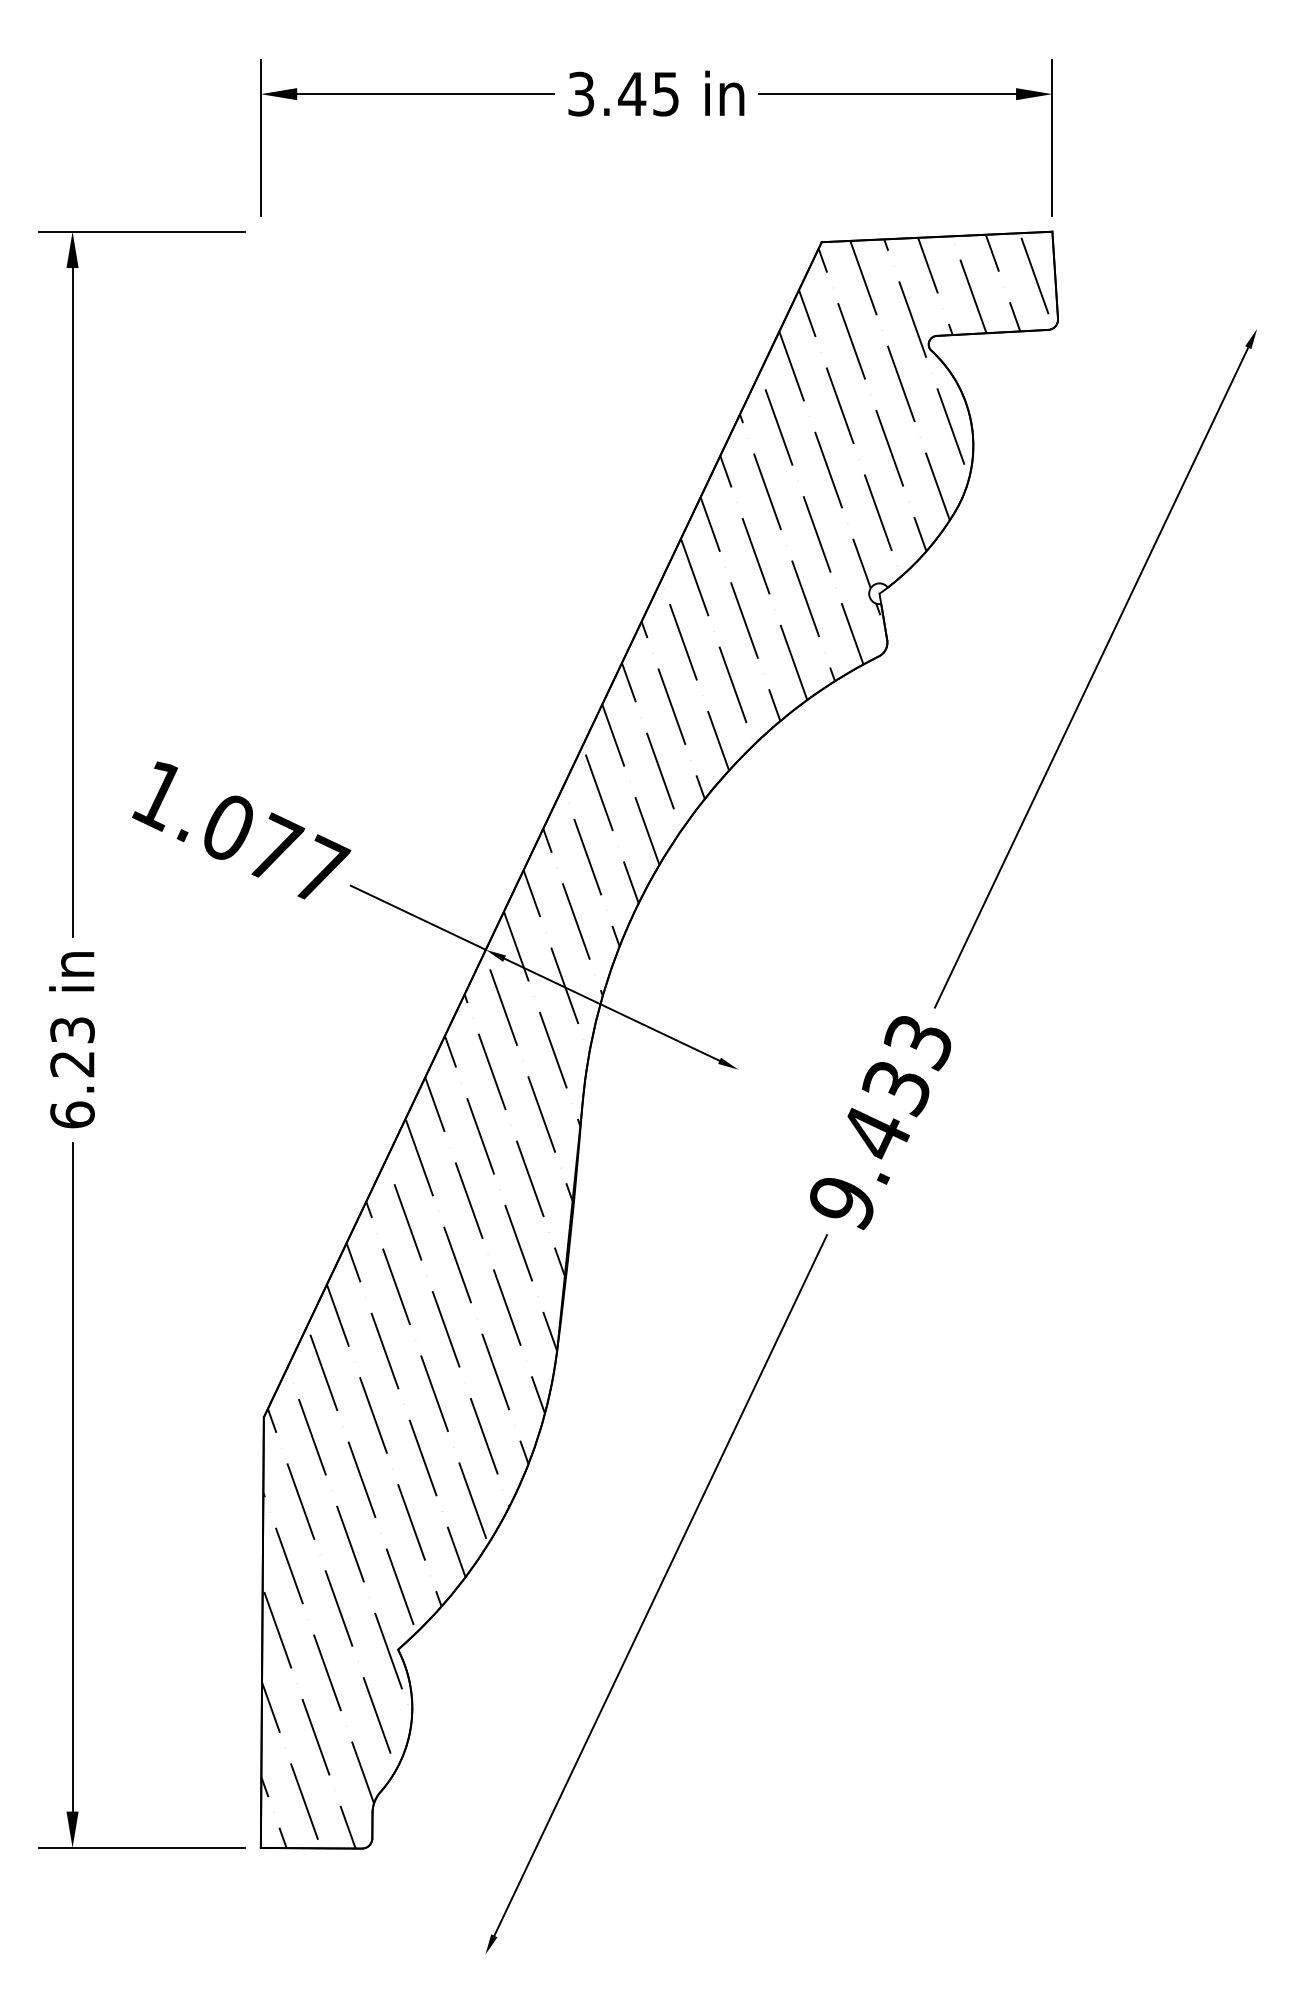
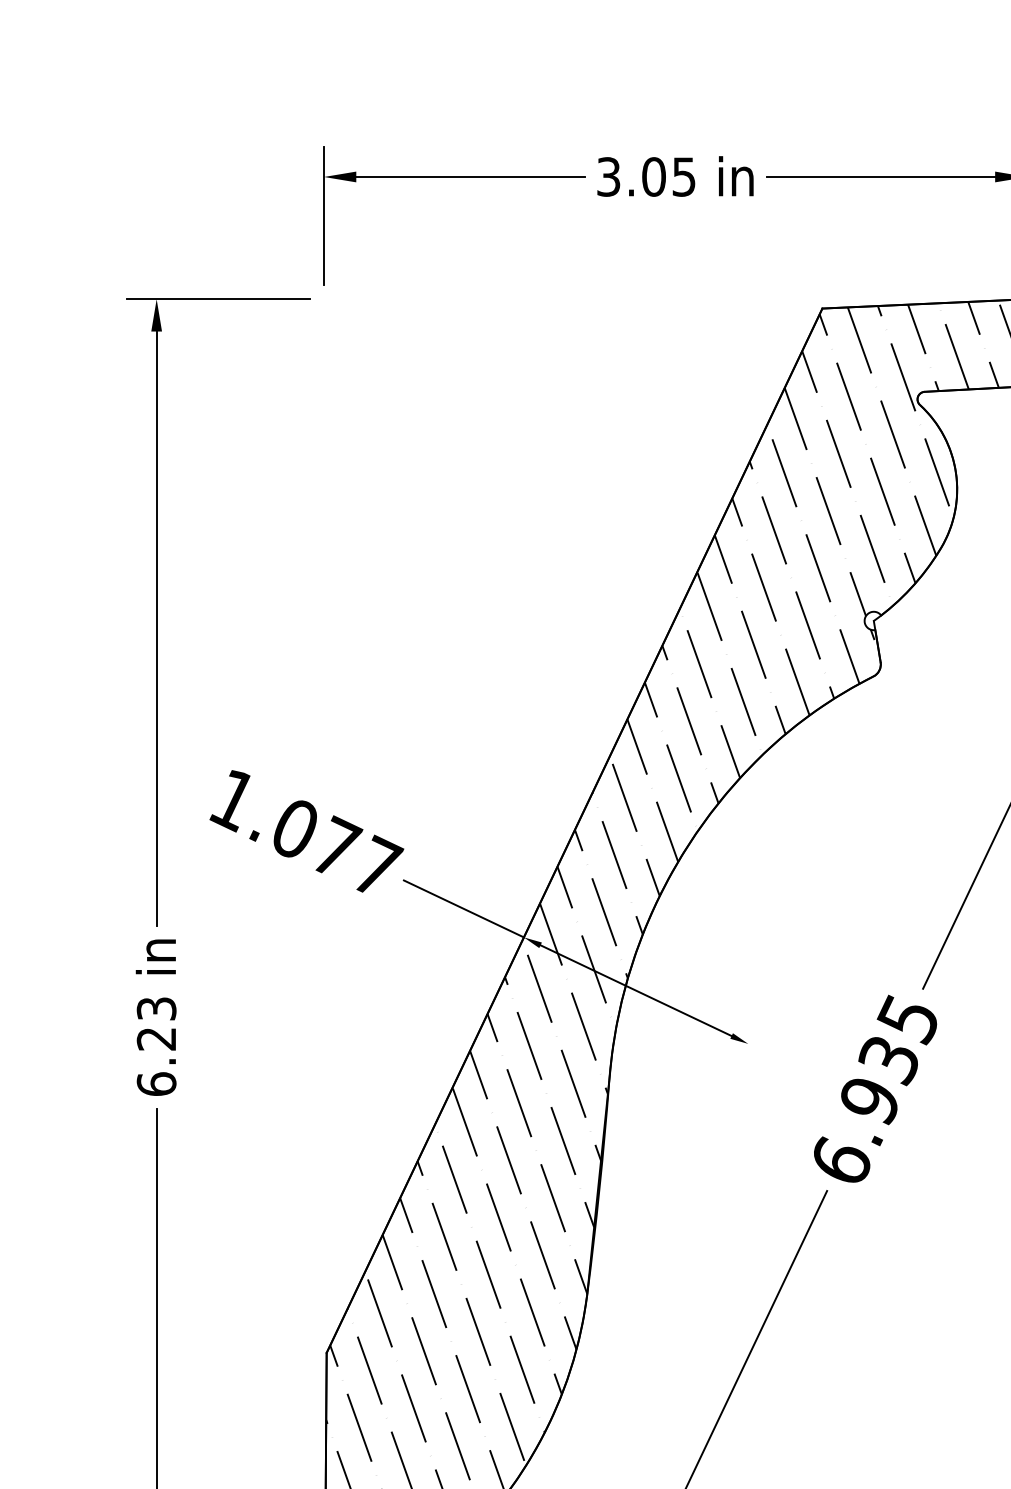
text: (632, 93) -> (654, 176), 3.45 -> 3.05
text: (880, 1122) -> (874, 1090), 9.433 -> 6.935

